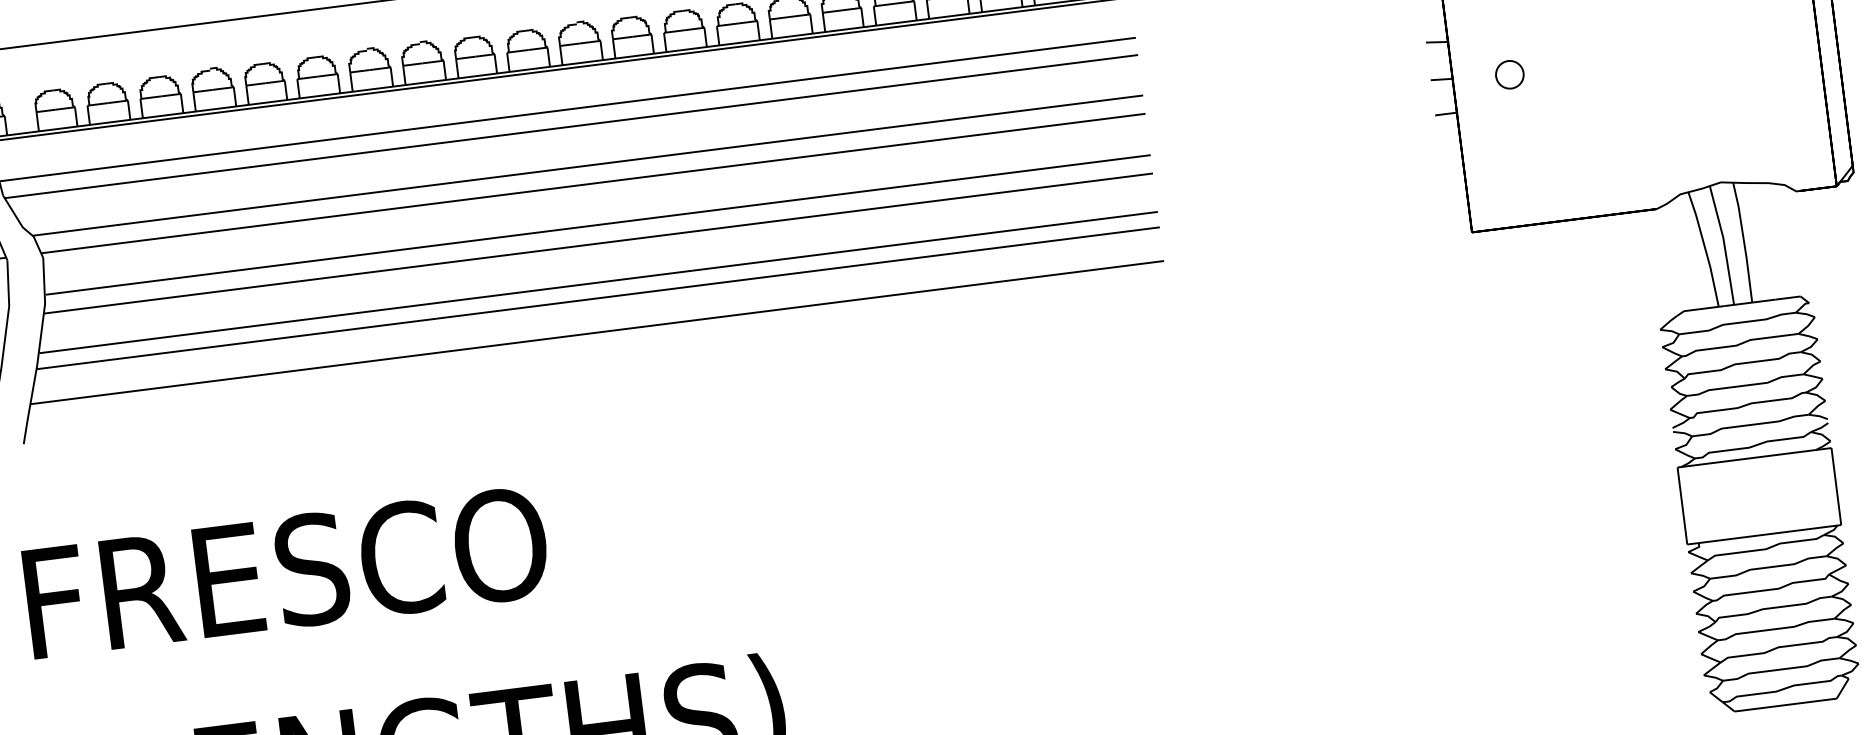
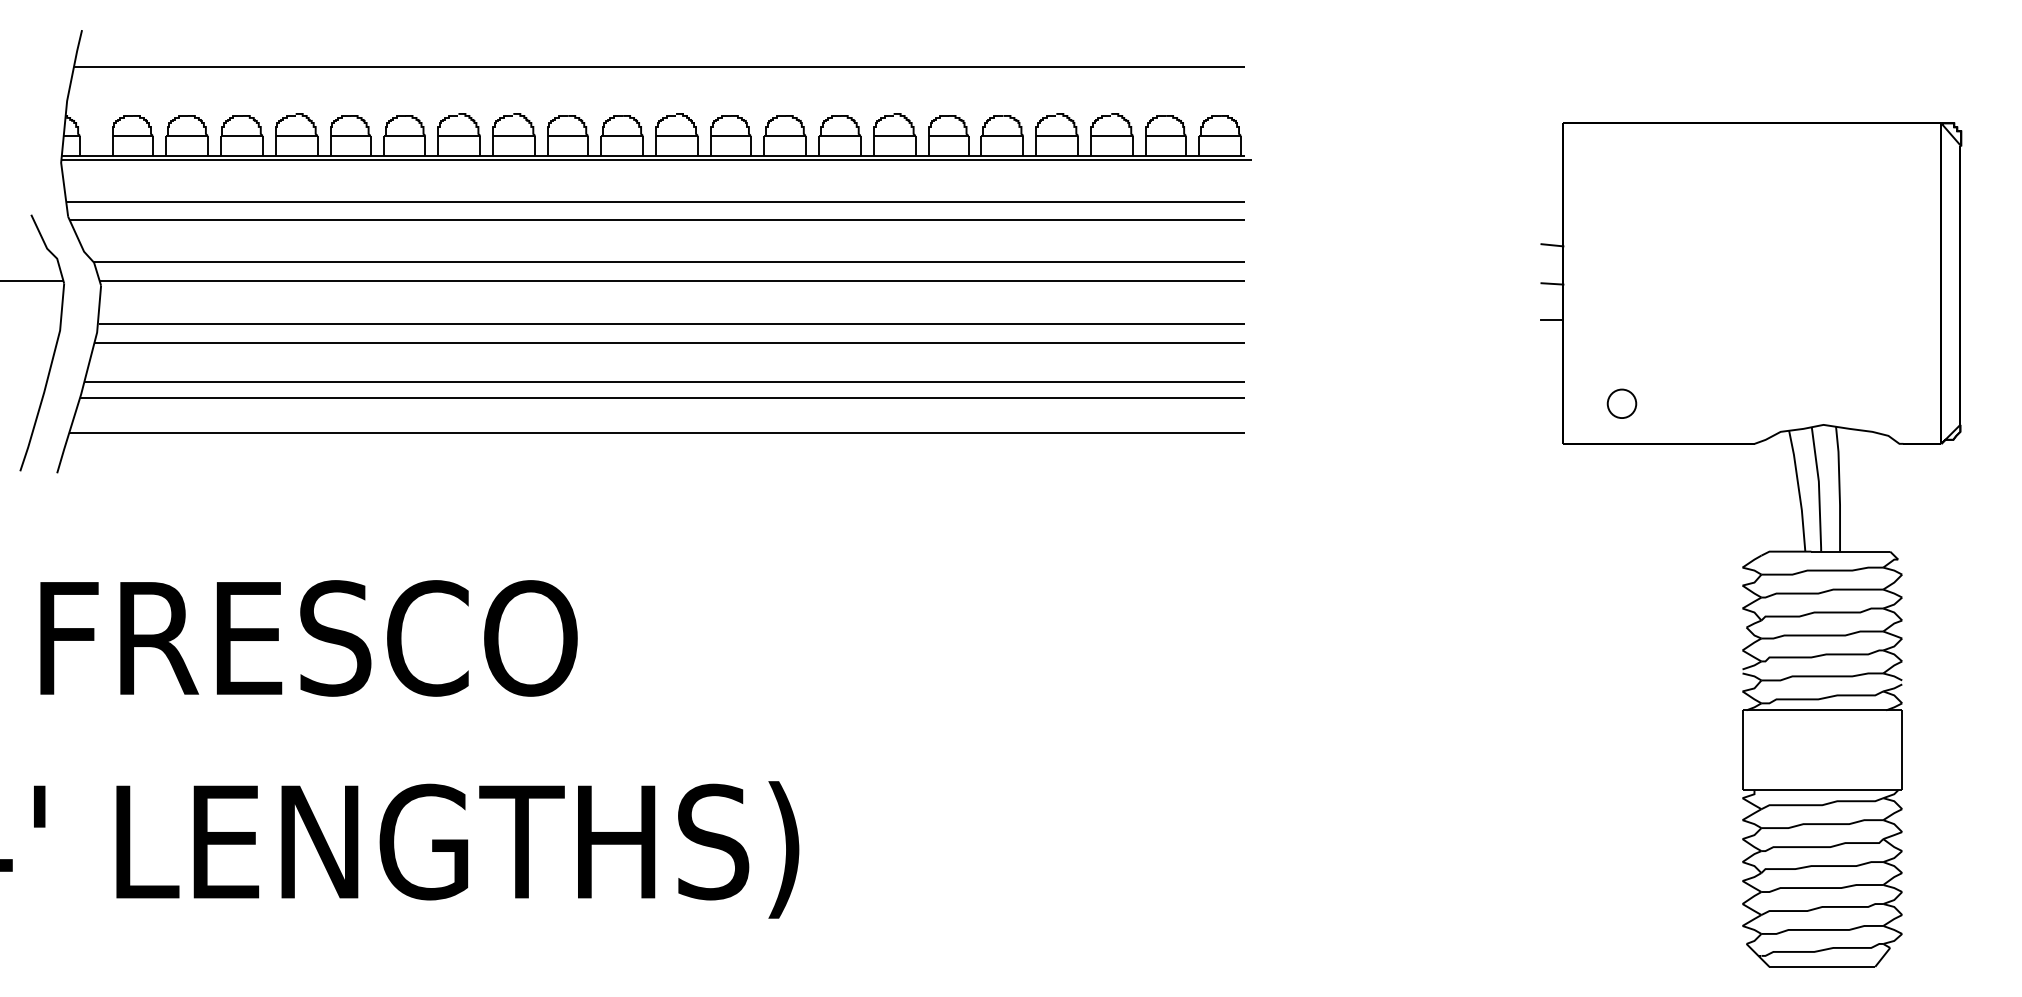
circle: (1509, 74) -> (1621, 403), moved

